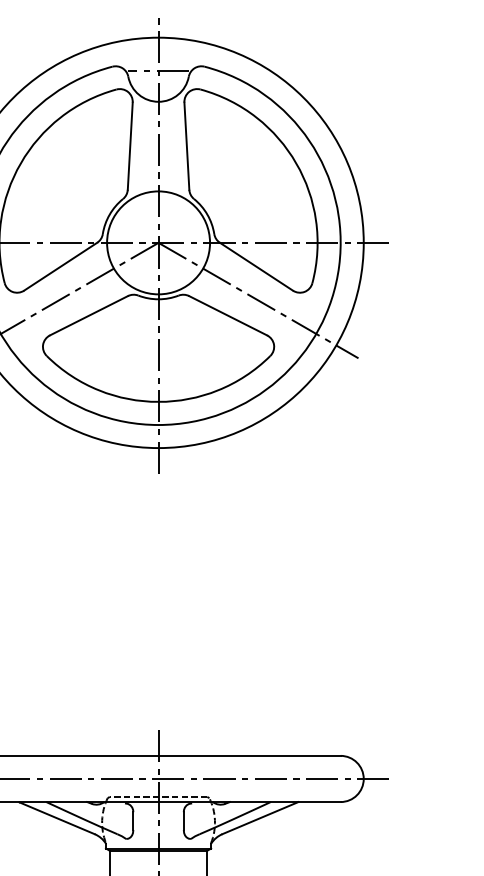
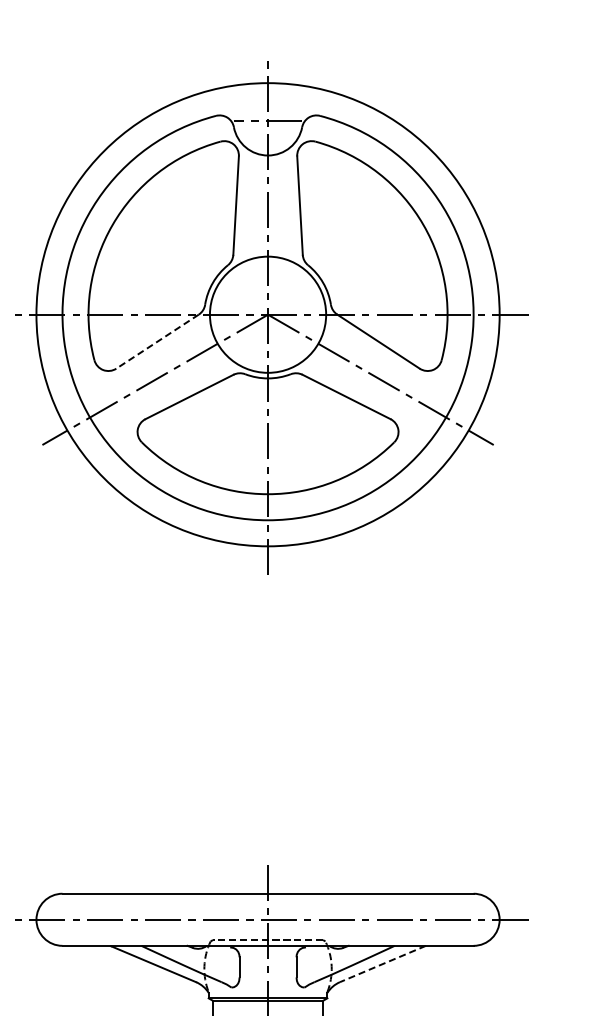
line: (60, 266) -> (157, 341), solid -> dashed
line: (259, 818) -> (382, 964), solid -> dashed

